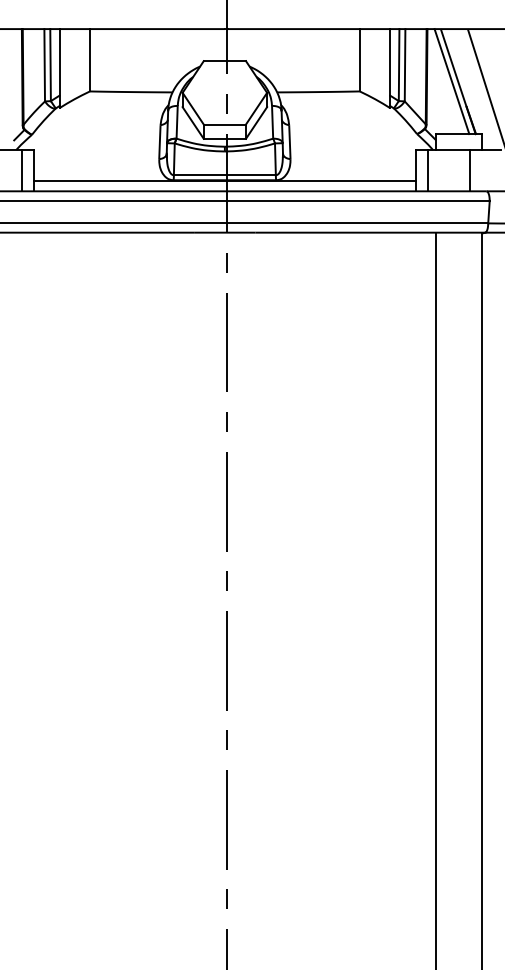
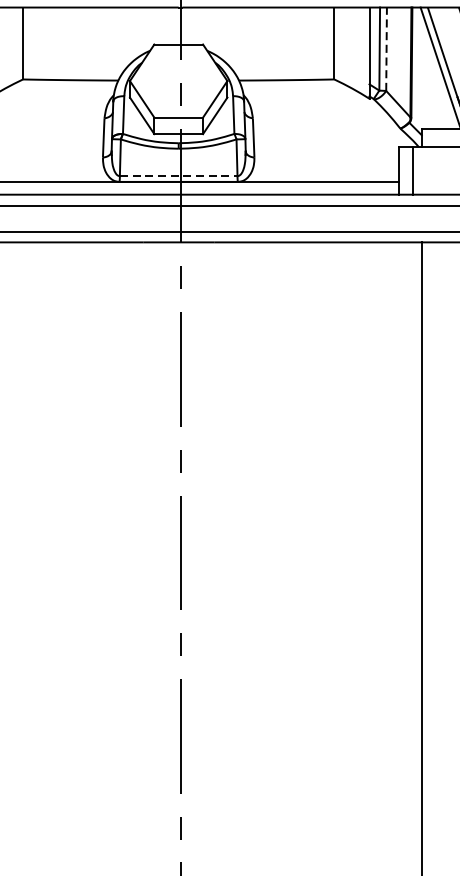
line: (405, 64) -> (387, 48), solid -> dashed
line: (224, 175) -> (178, 176), solid -> dashed

